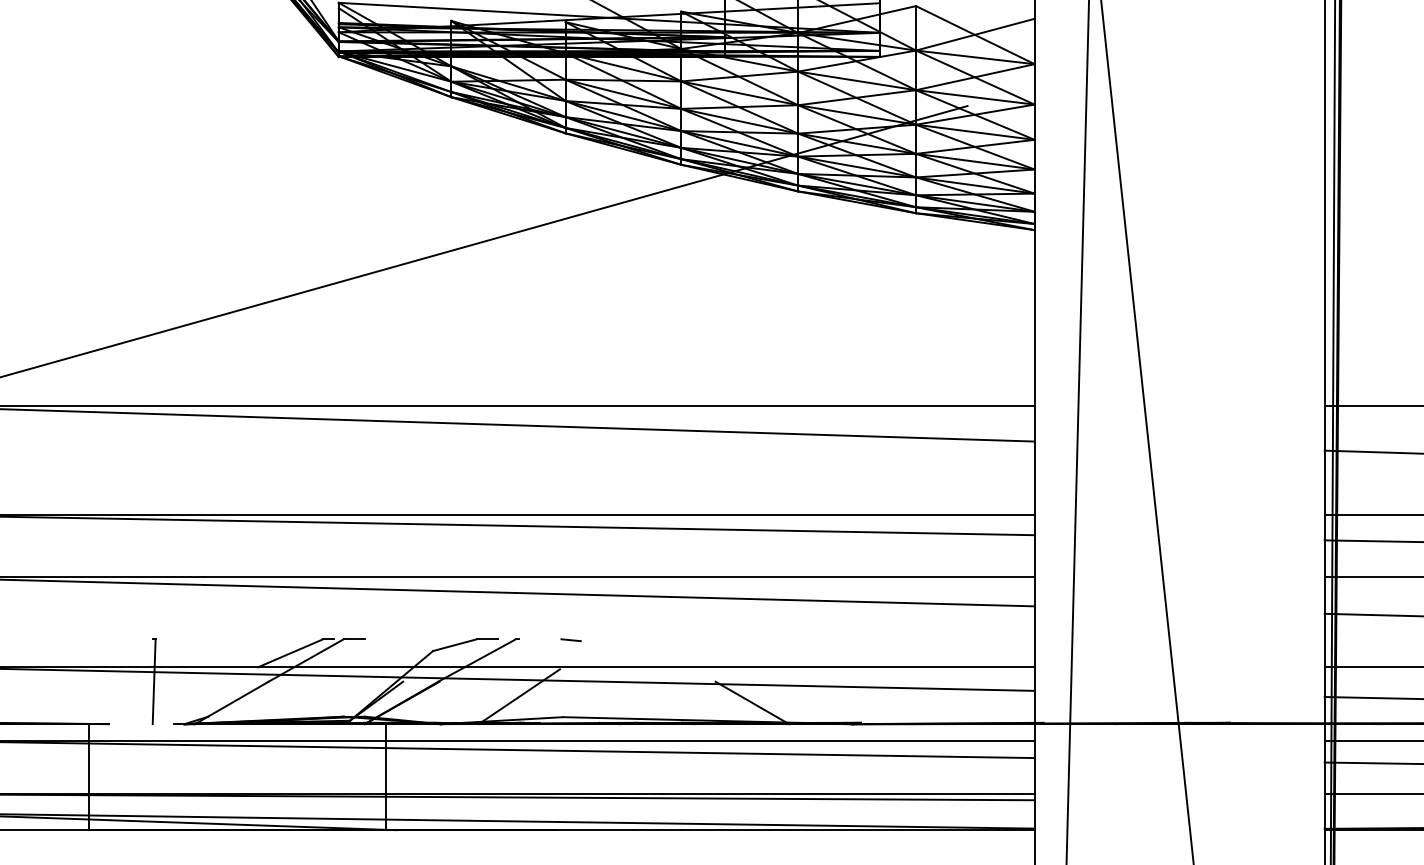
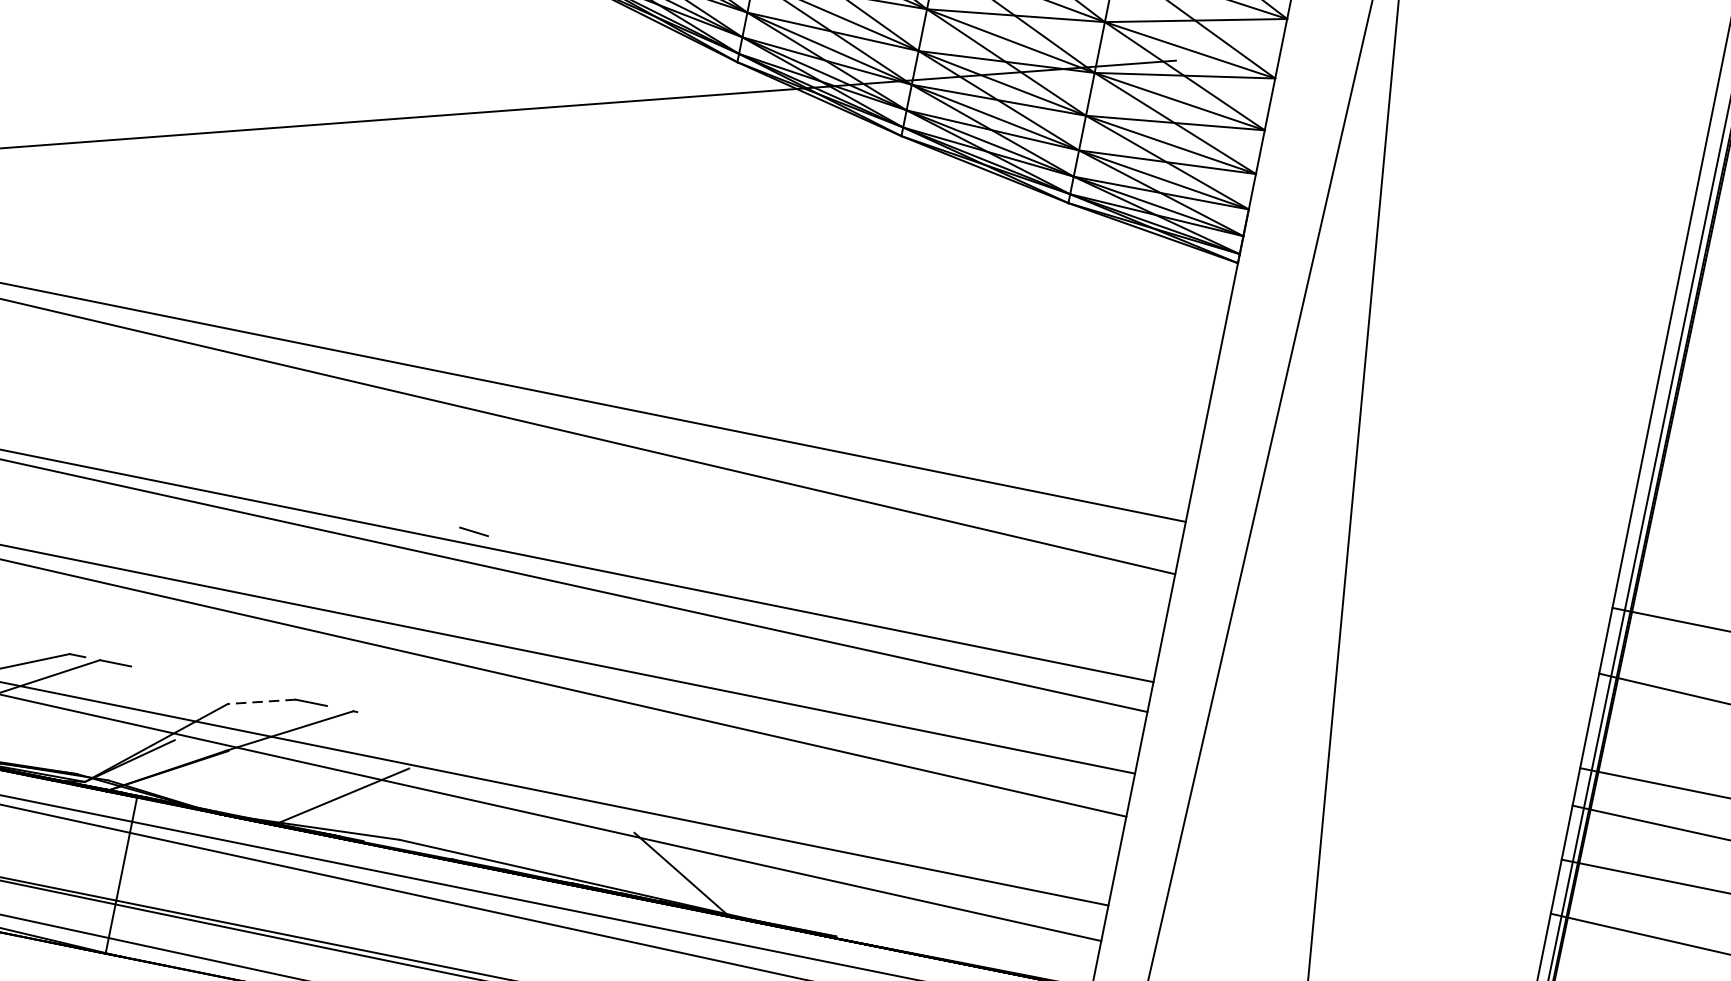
line: (570, 640) -> (473, 532), moved
line: (454, 645) -> (261, 702), solid -> dashed

